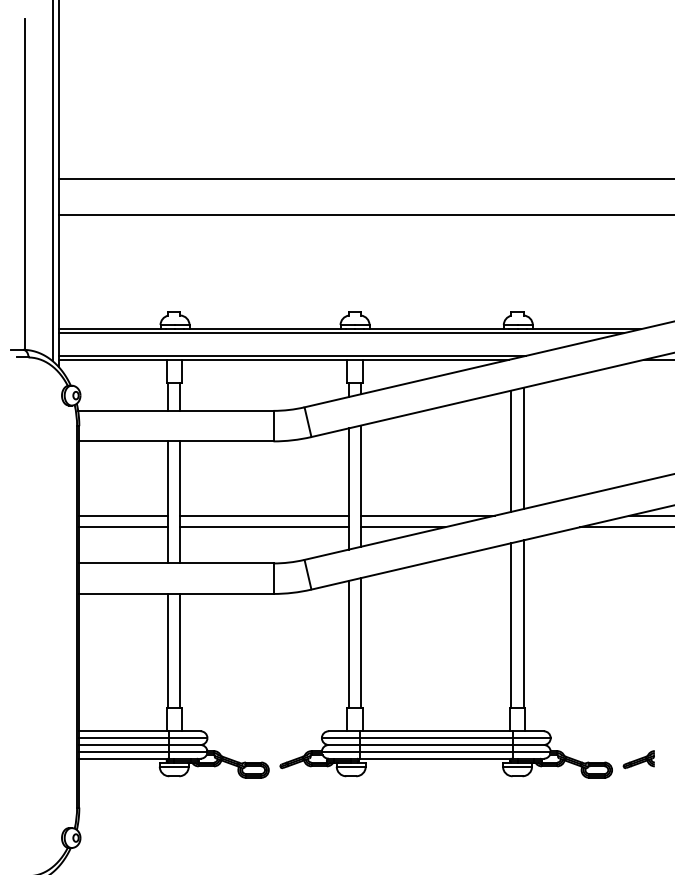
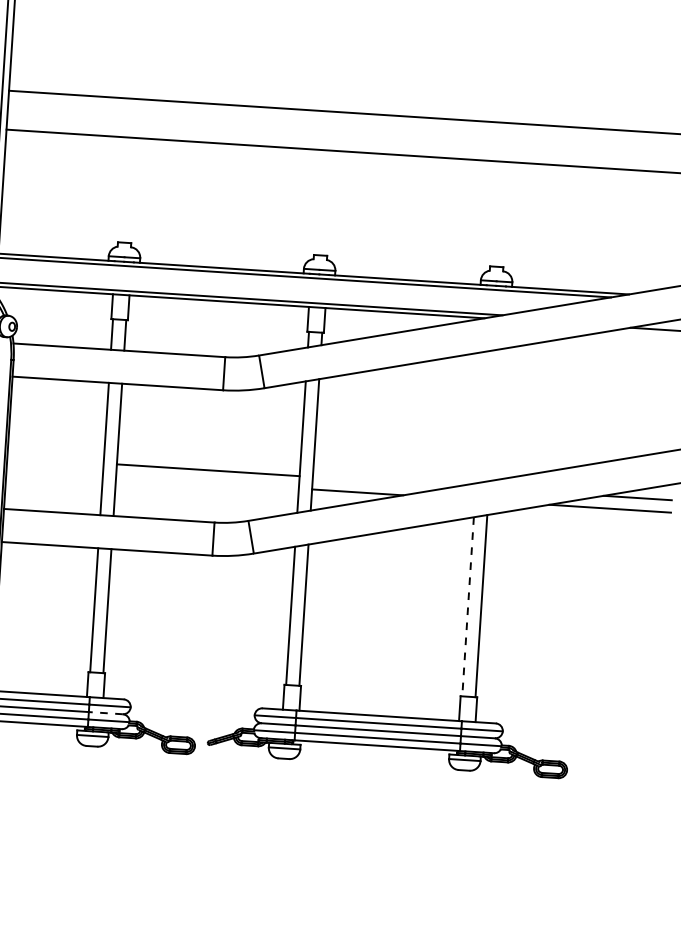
line: (523, 448) -> (493, 415), removed
line: (511, 450) -> (480, 416), removed
line: (123, 515) -> (55, 460), removed
line: (427, 515) -> (384, 481), removed
line: (123, 527) -> (54, 473), removed
line: (264, 527) -> (207, 482), removed
line: (511, 625) -> (468, 606), solid -> dashed
line: (184, 745) -> (105, 713), solid -> dashed
part: (638, 759) -> (596, 760), removed

